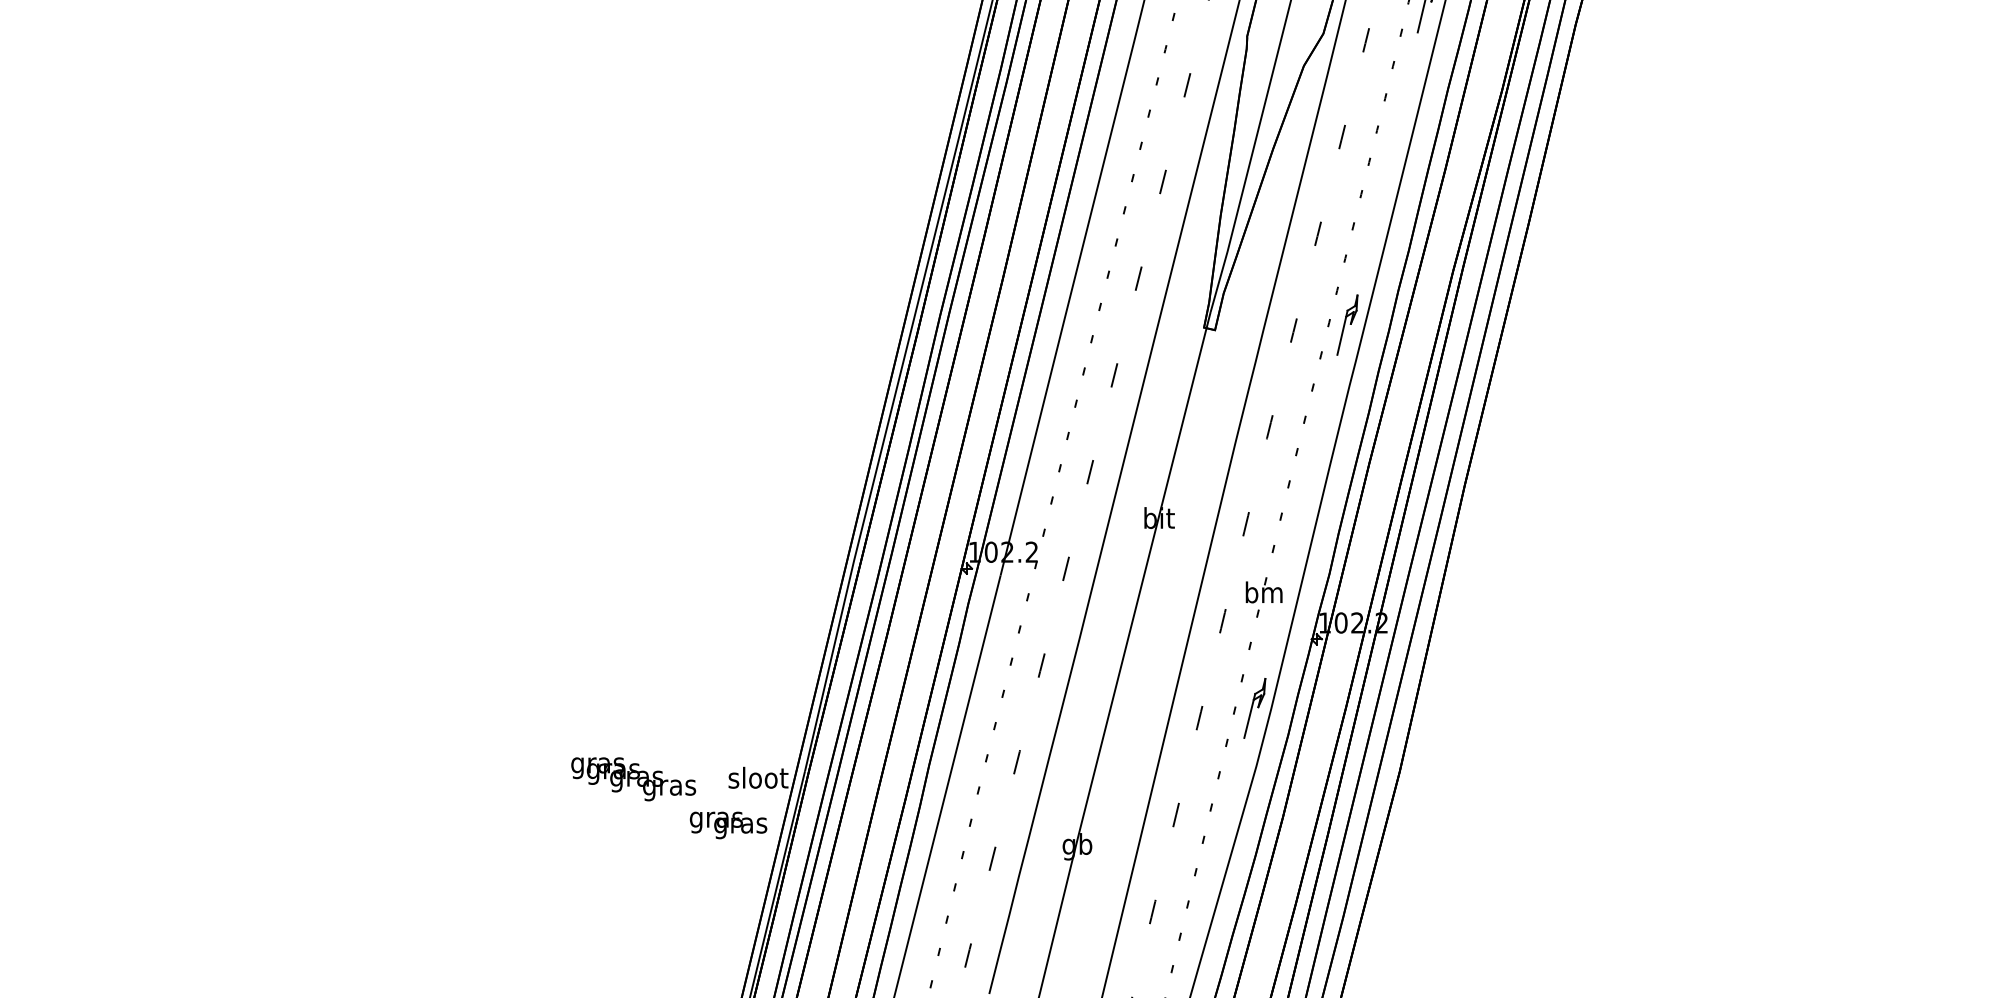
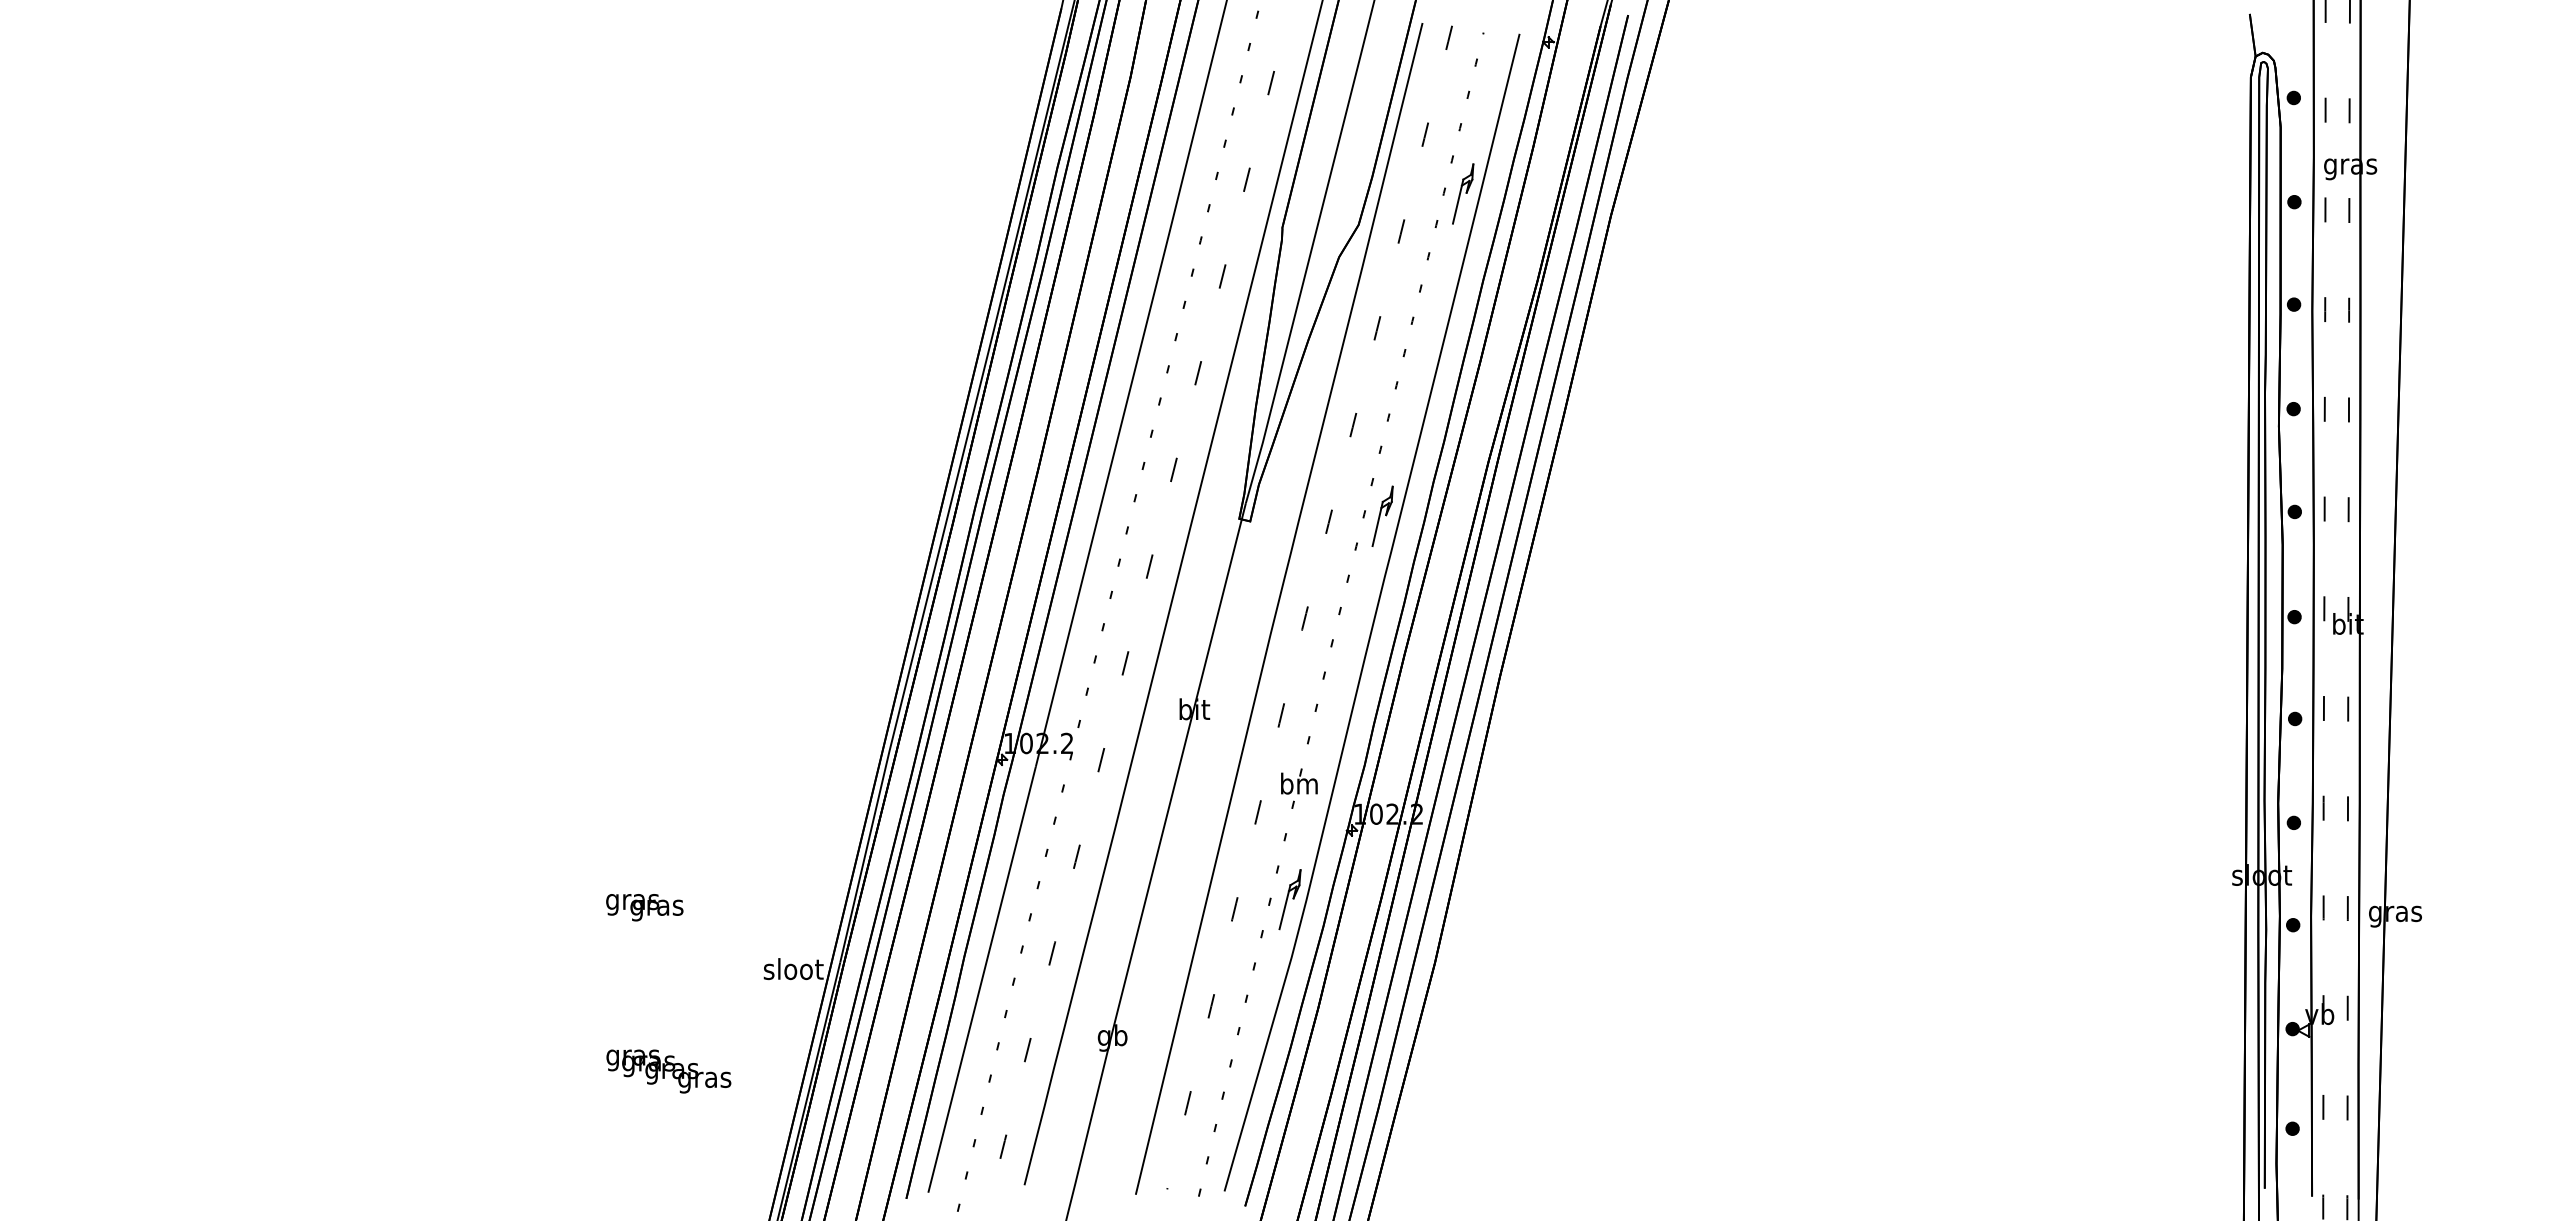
text: (633, 779) -> (668, 1071), moved
text: (728, 825) -> (644, 907), moved

